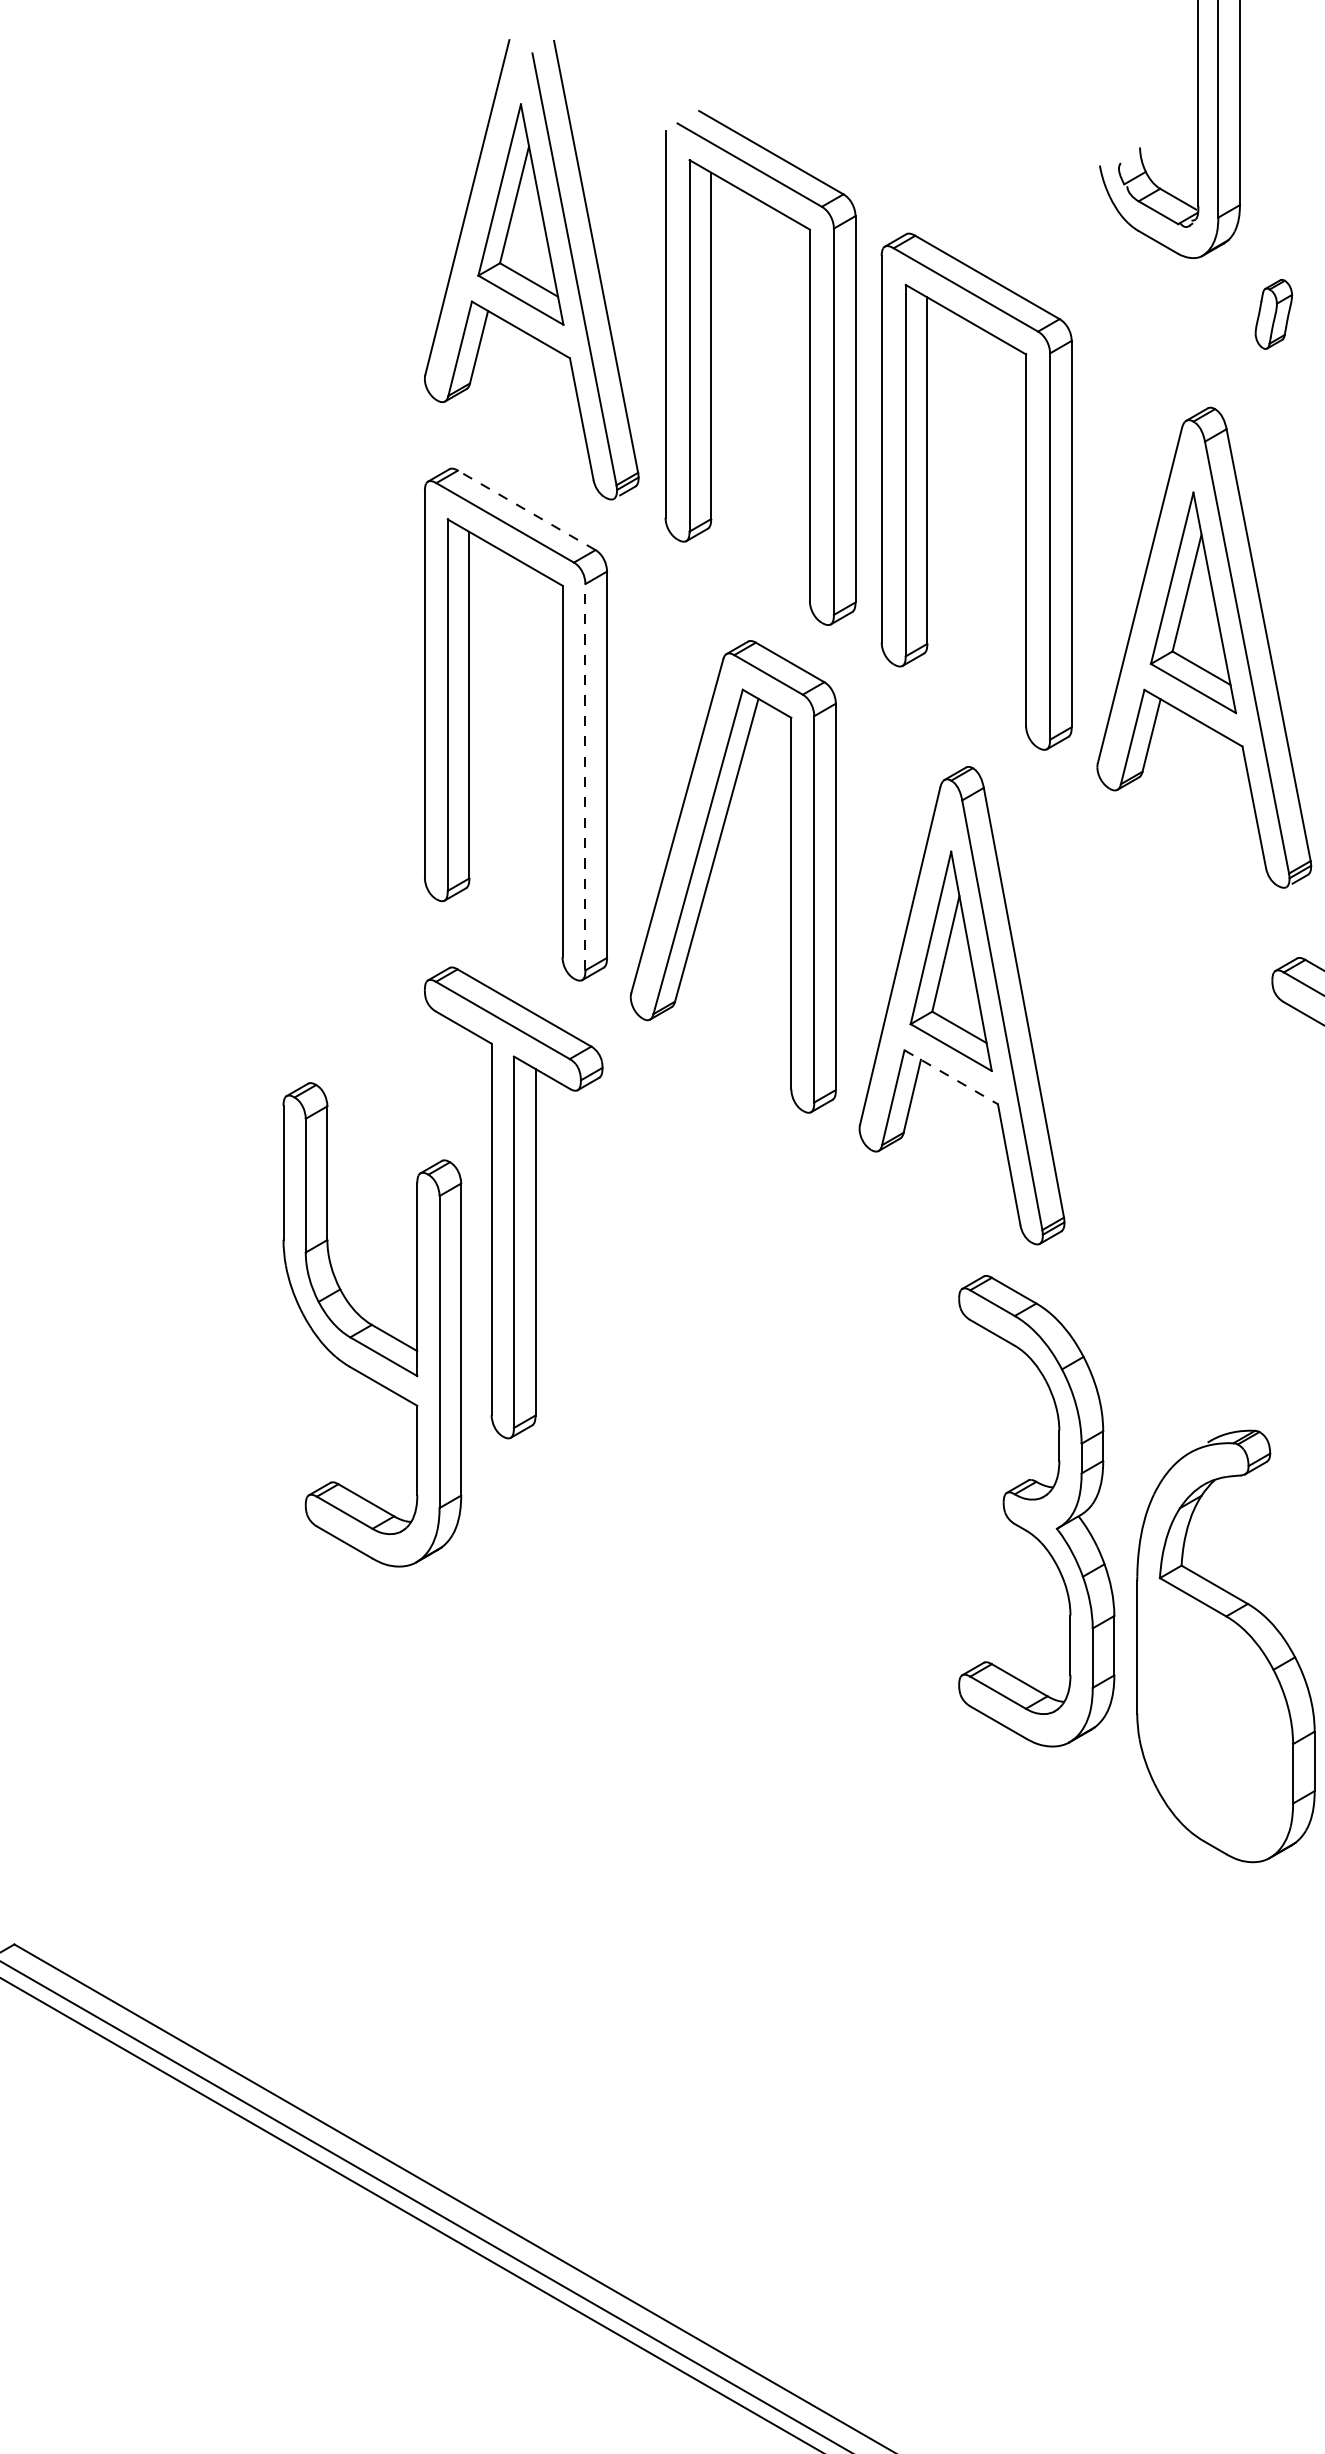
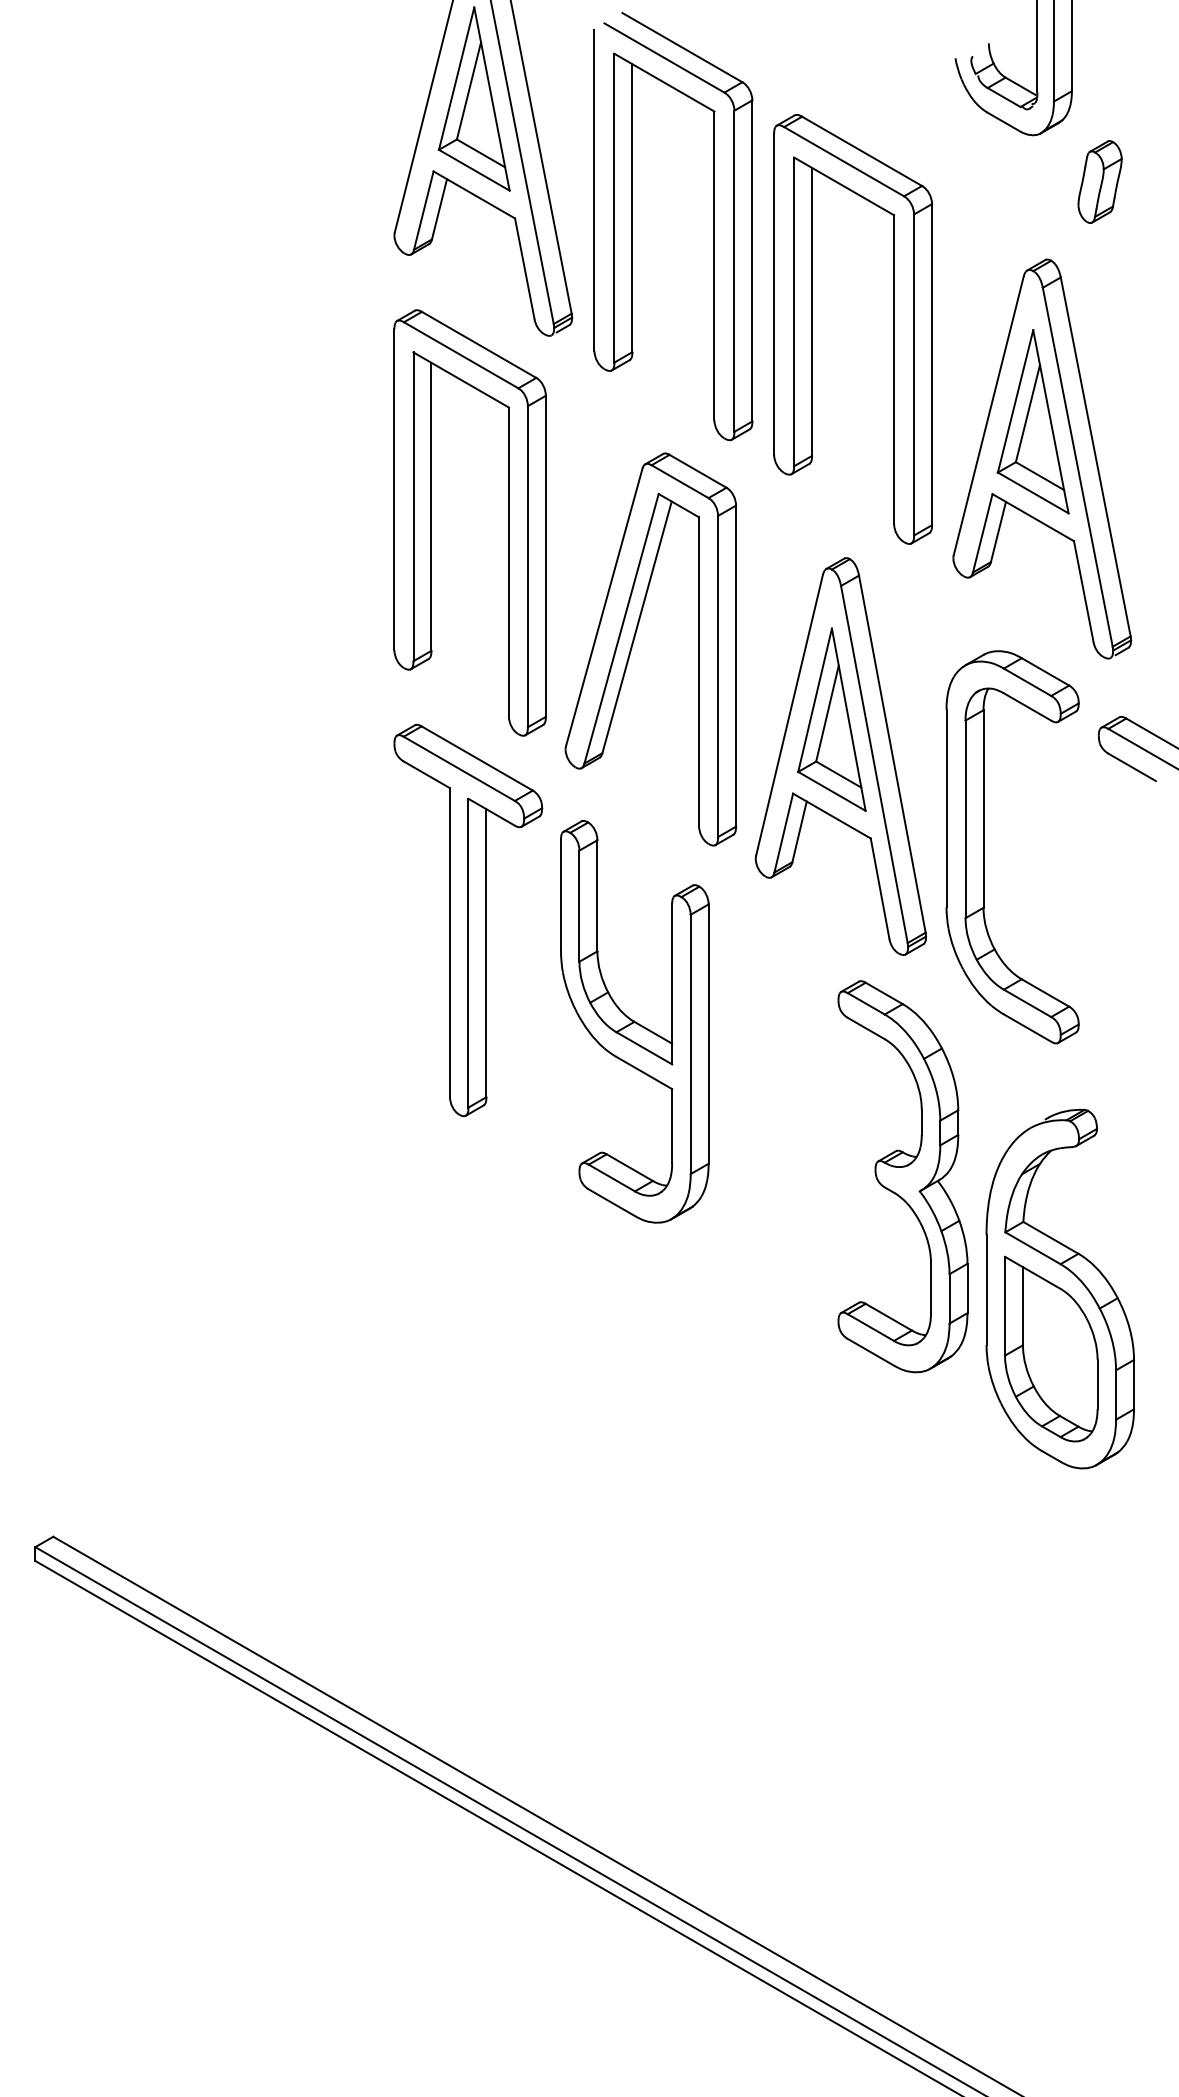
part: (1273, 313) -> (1099, 181), size x1.43
line: (525, 509) -> (478, 344), dashed -> solid
line: (584, 776) -> (527, 566), dashed -> solid
line: (950, 1077) -> (831, 816), dashed -> solid
part: (1134, 1115) -> (984, 847), added
part: (371, 1324) -> (634, 1021), moved
part: (1215, 1717) -> (1051, 1348), added

